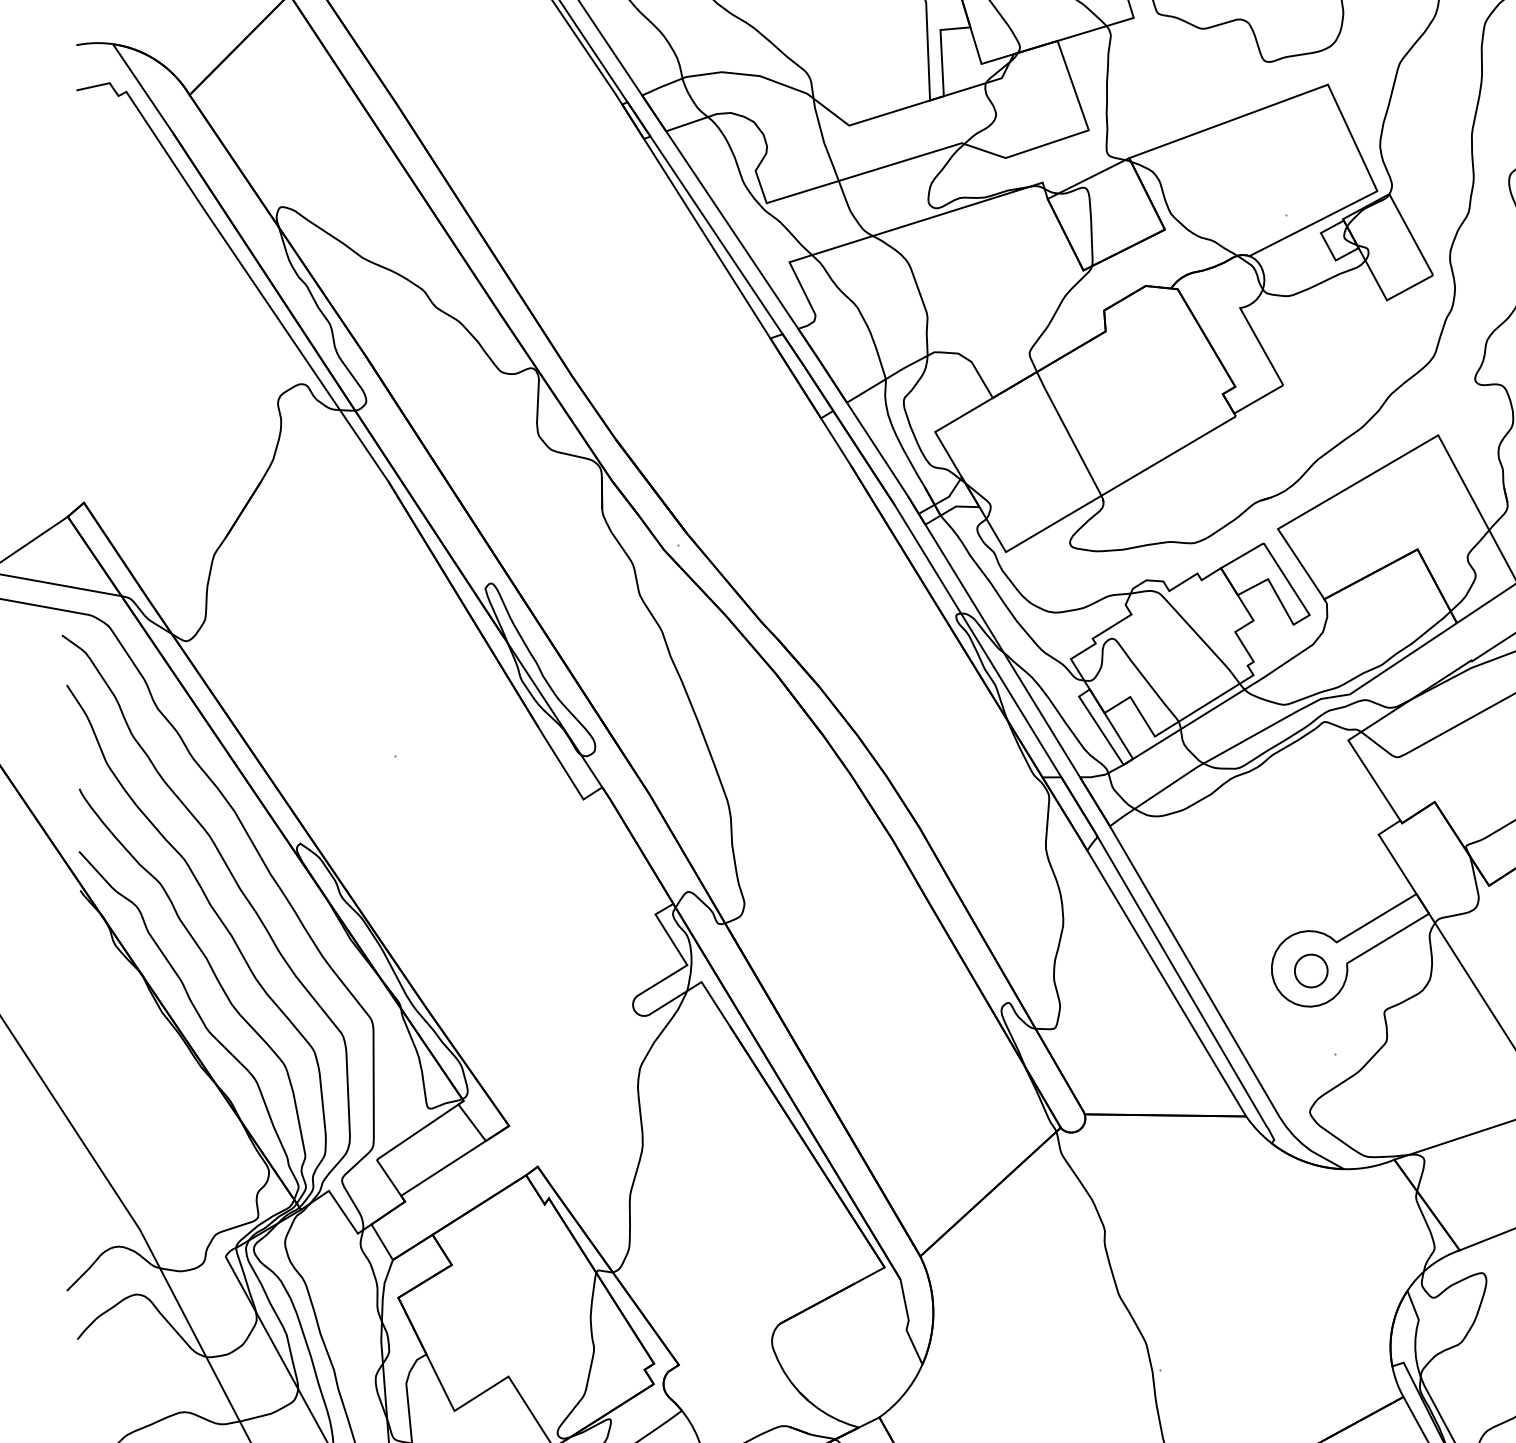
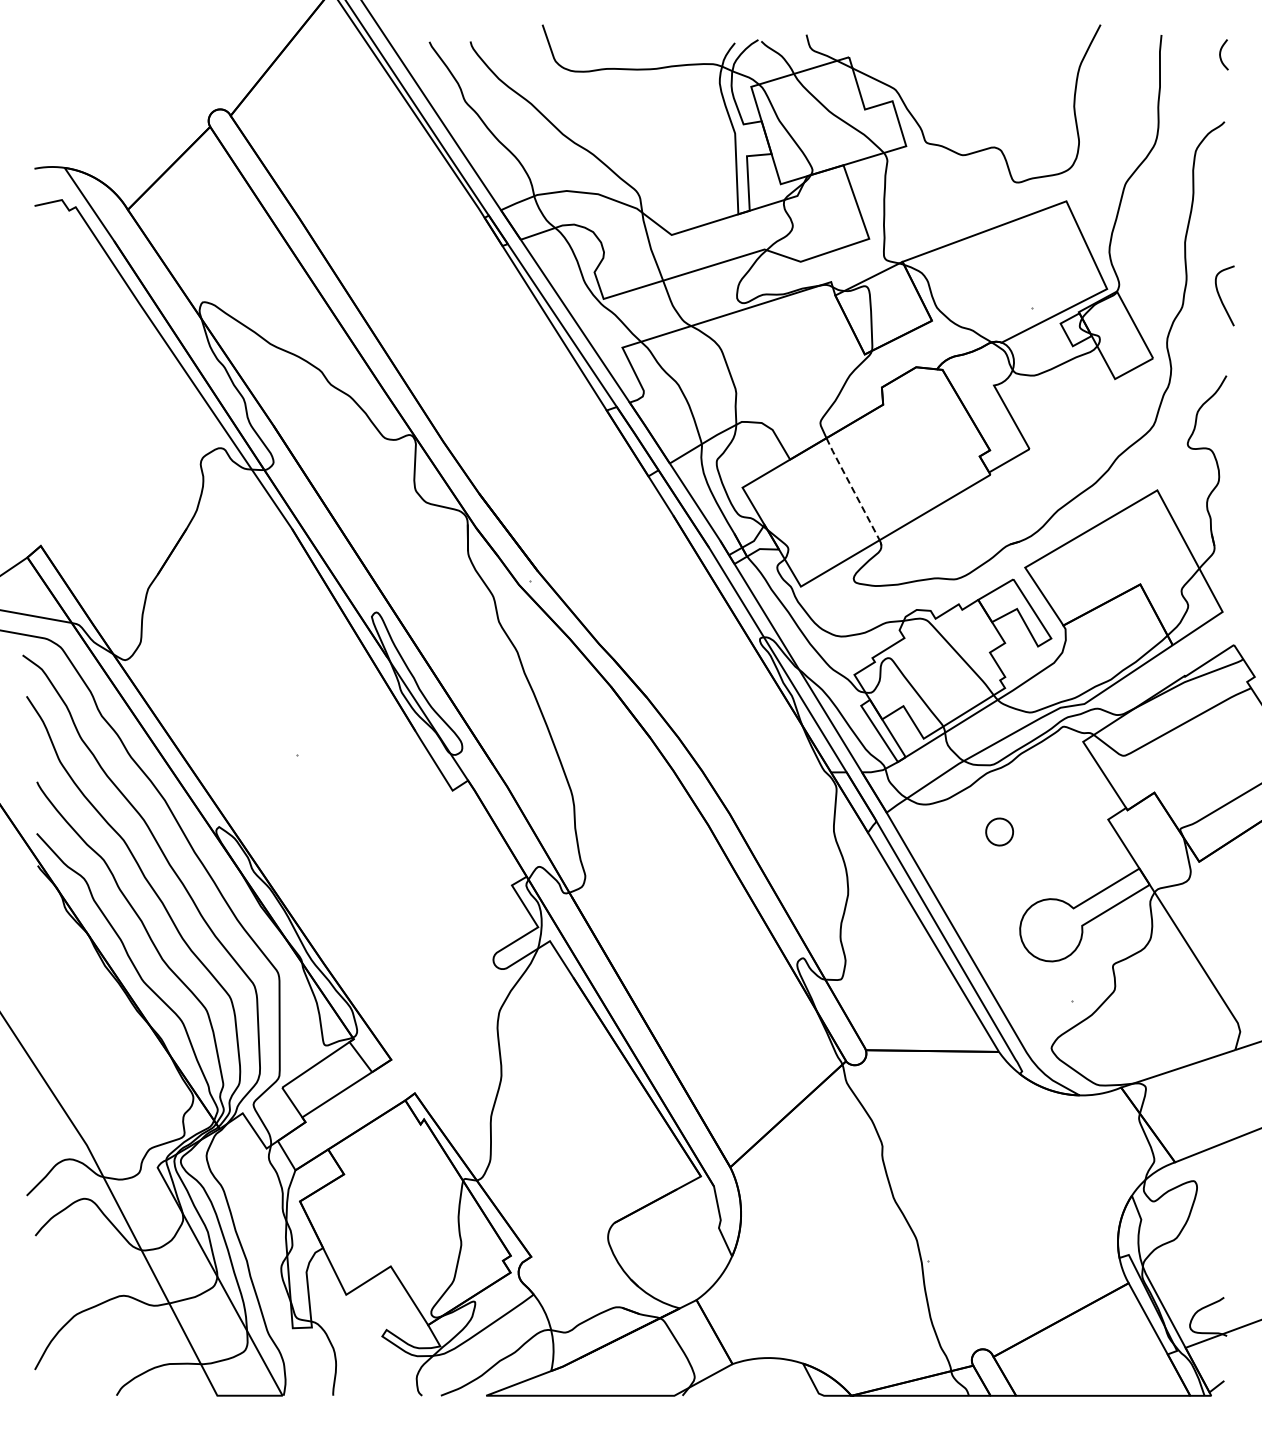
line: (1068, 433) -> (852, 488), solid -> dashed
part: (1311, 970) -> (999, 831), moved

